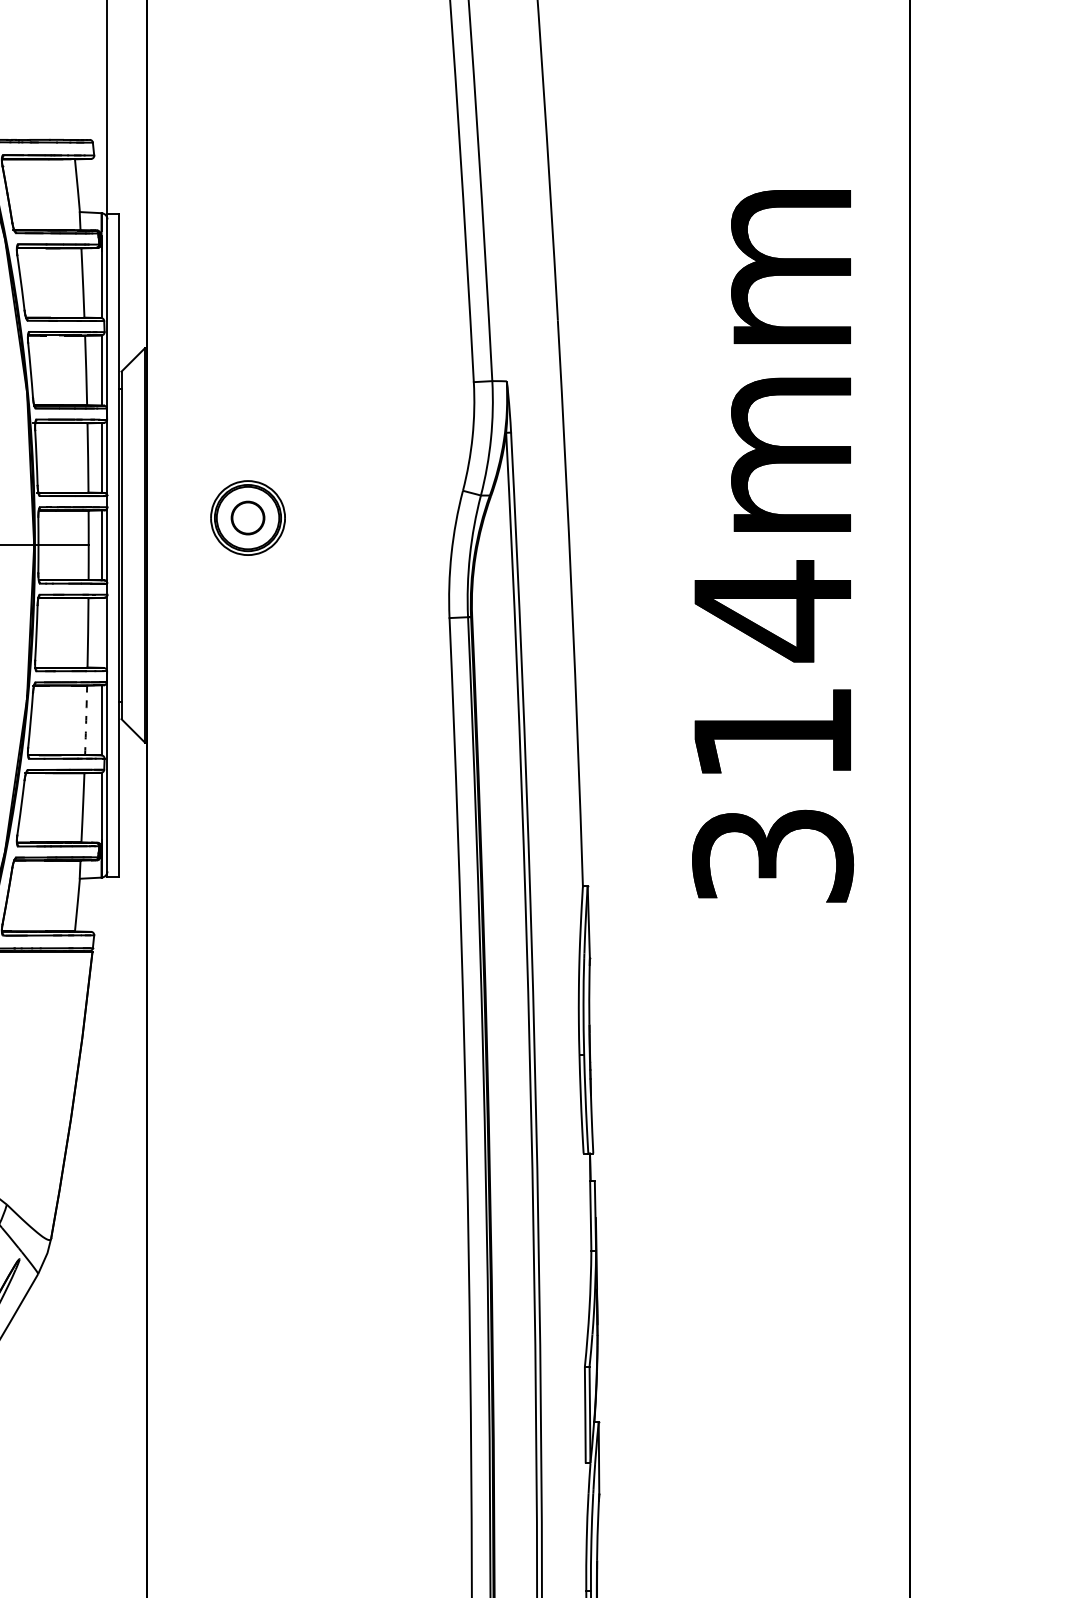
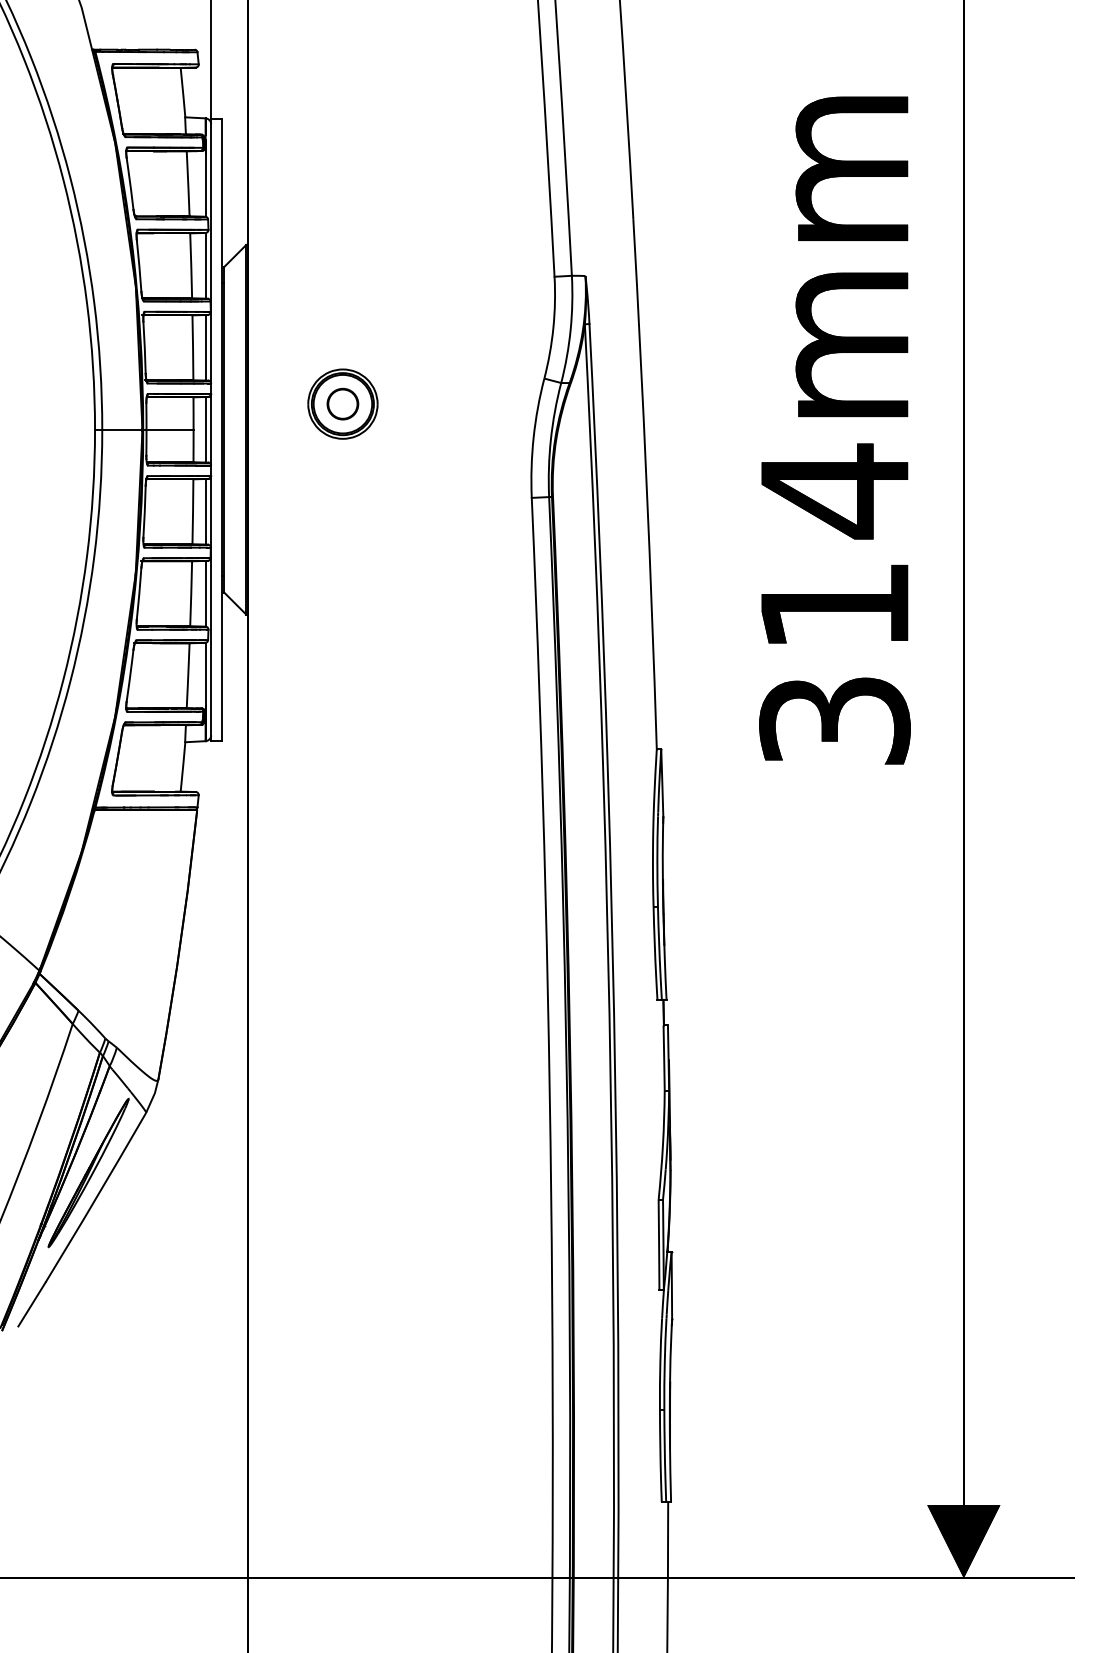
line: (101, 632) -> (205, 511), added
arc: (86, 720) -> (191, 593), dashed -> solid

